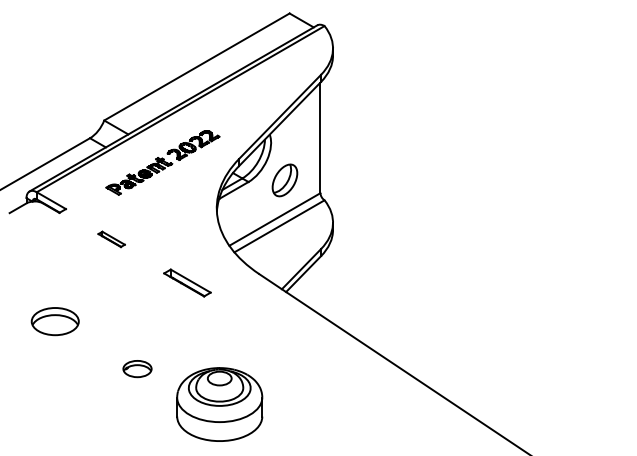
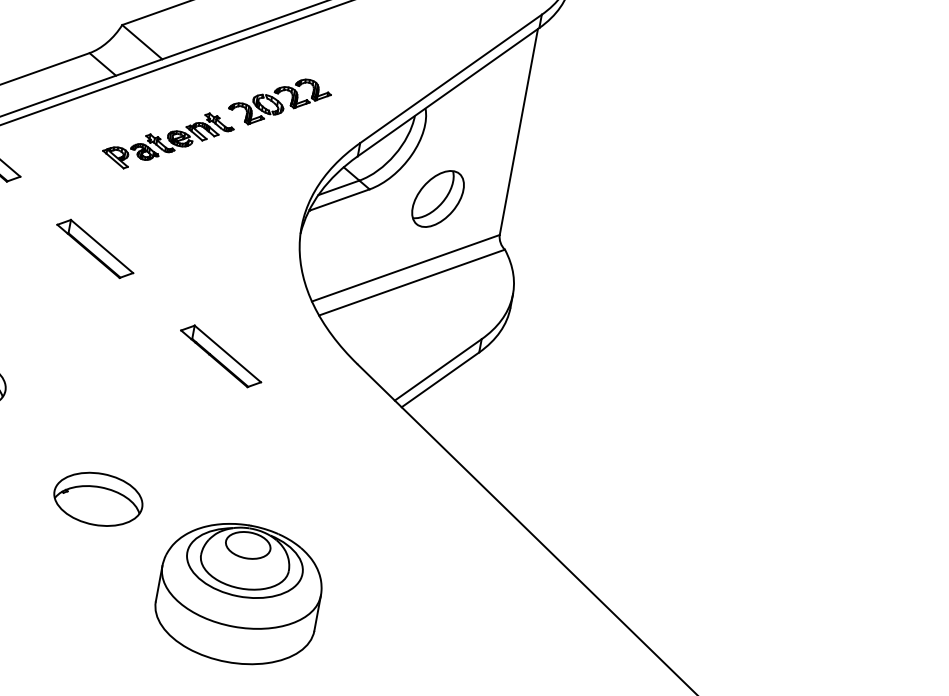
part: (111, 239) -> (94, 249), size x1.67
part: (137, 368) -> (98, 498), size x1.67

